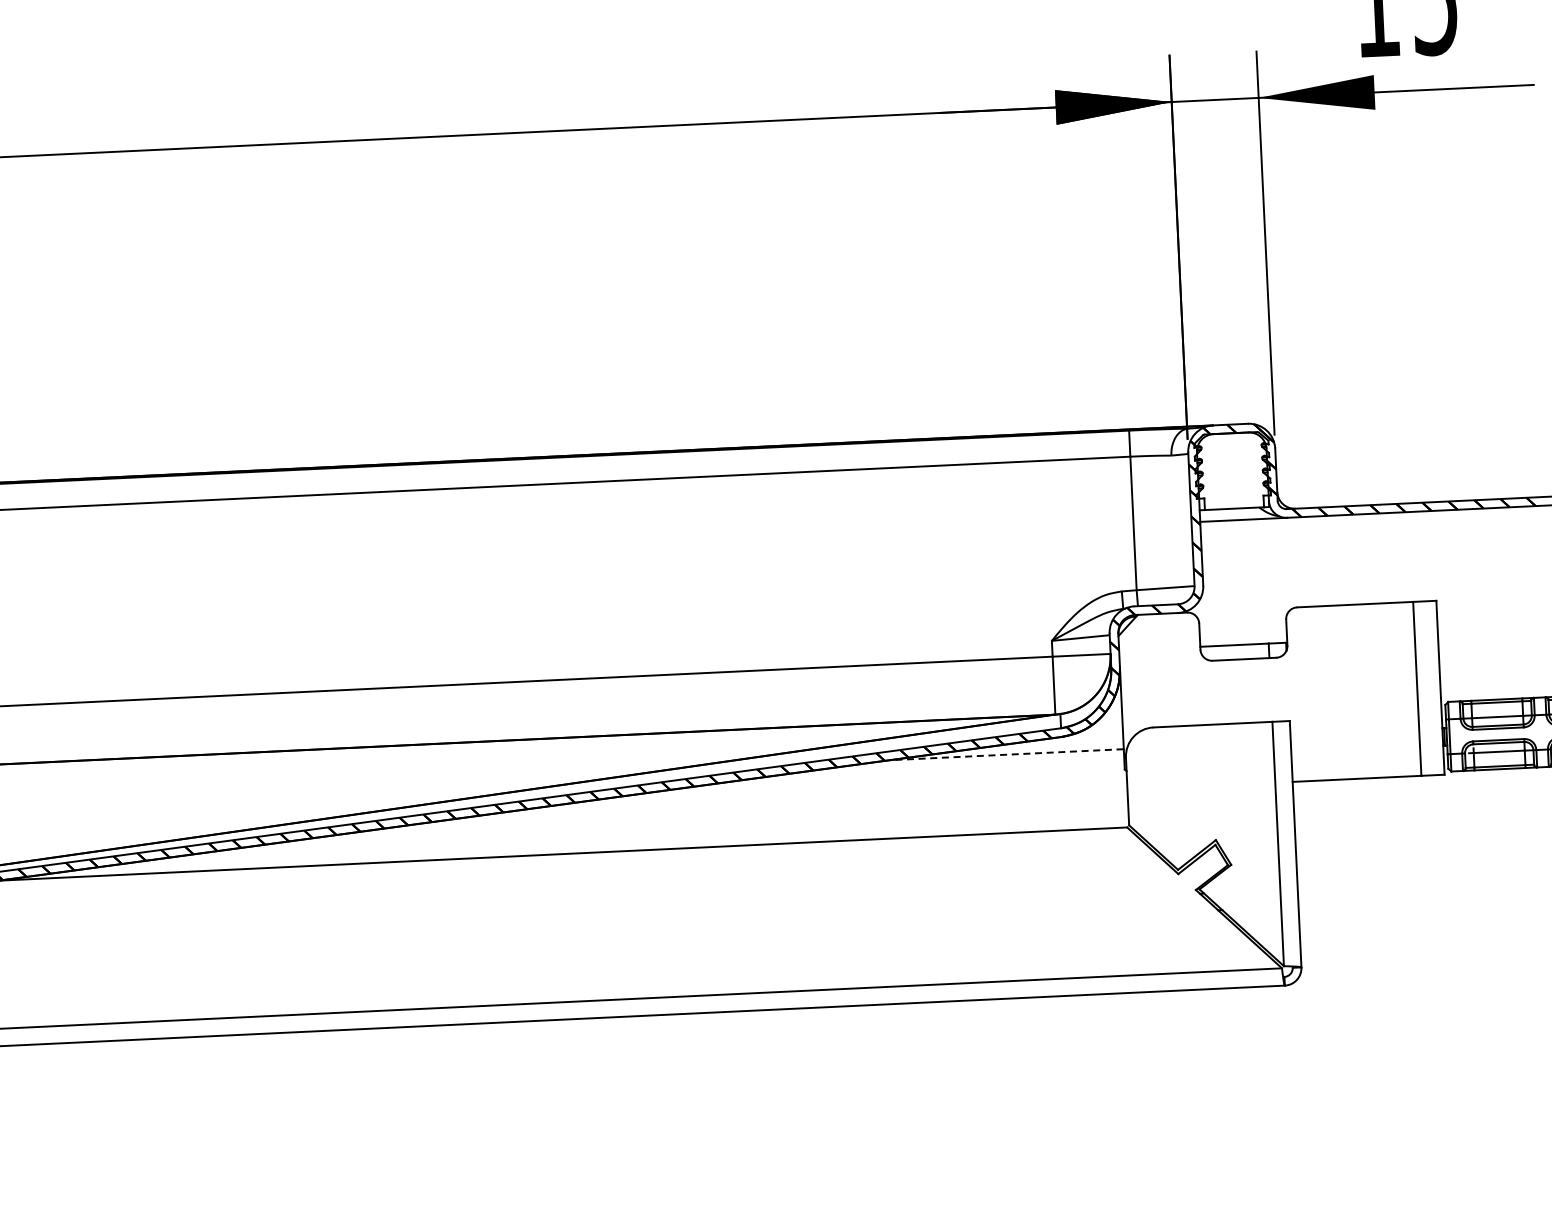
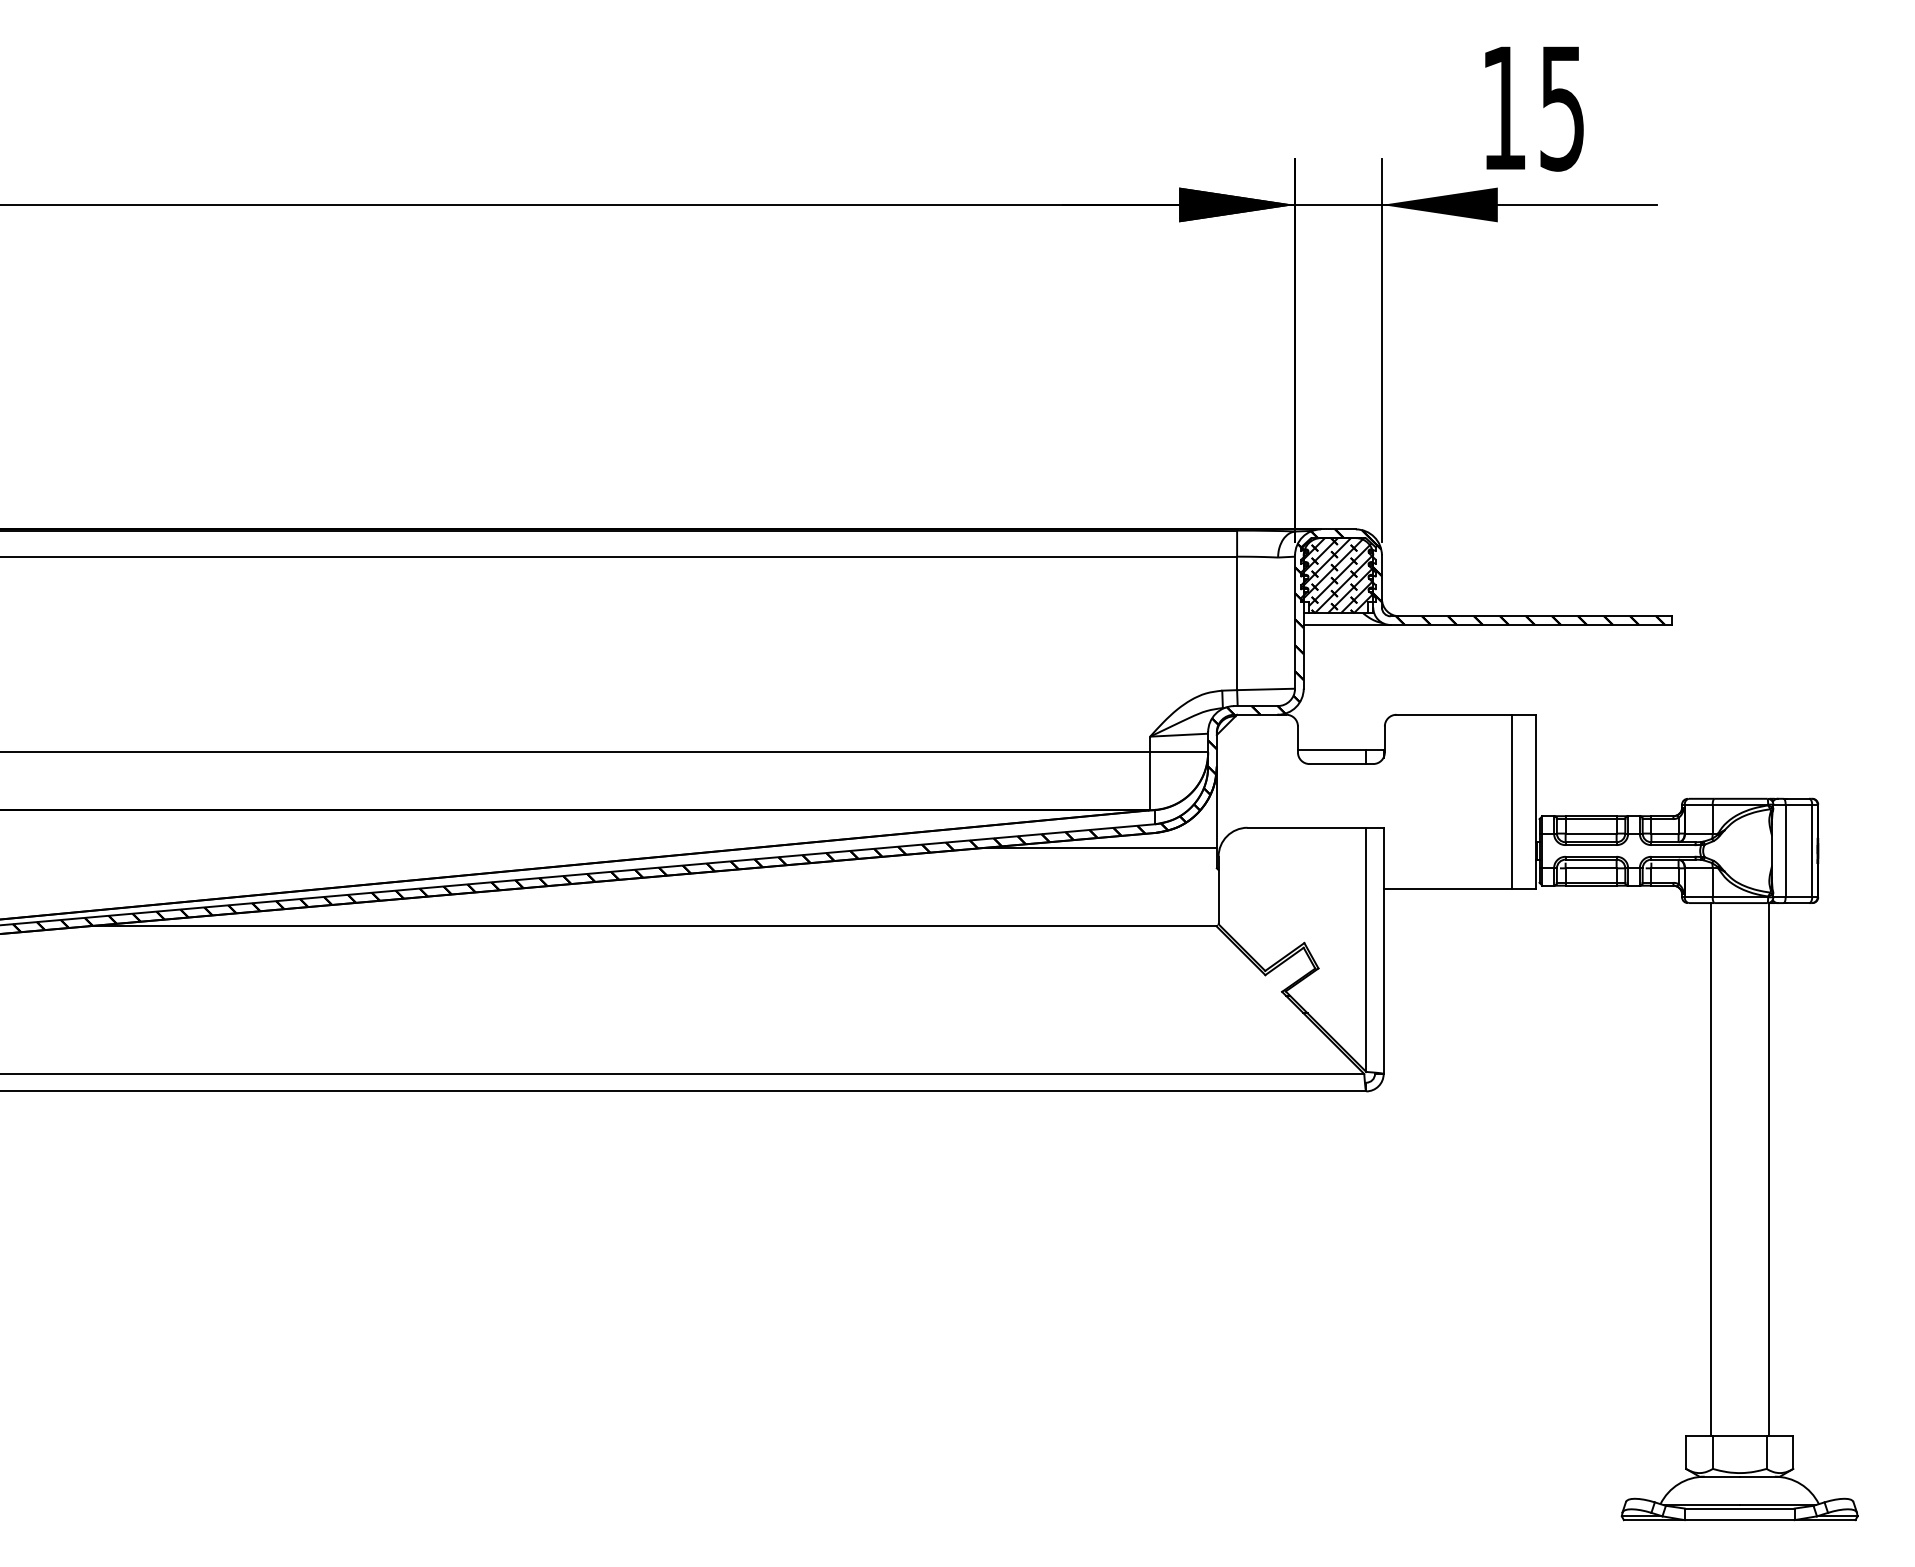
hatch: (1230, 470) -> (1336, 575), added
line: (1006, 755) -> (1099, 848), dashed -> solid

